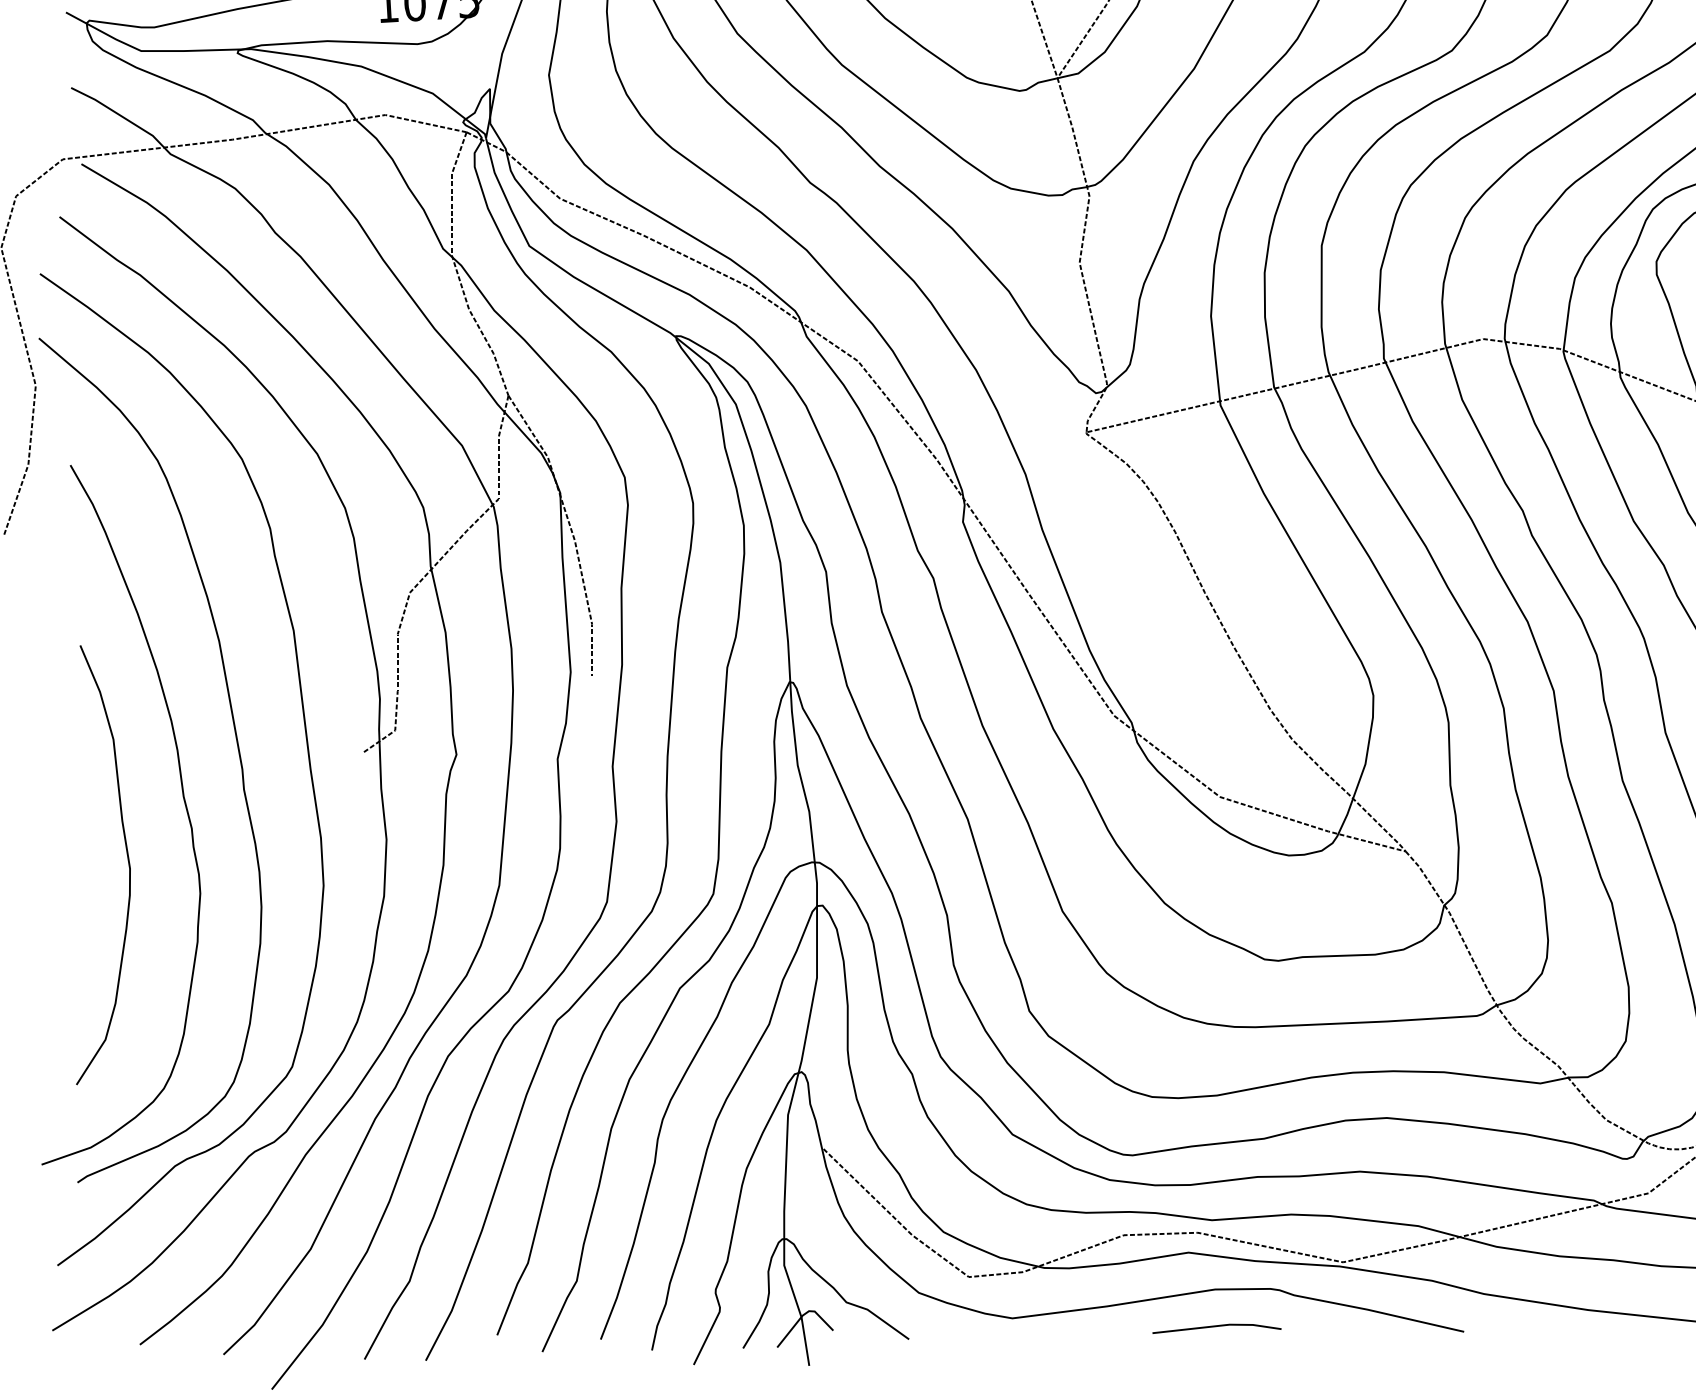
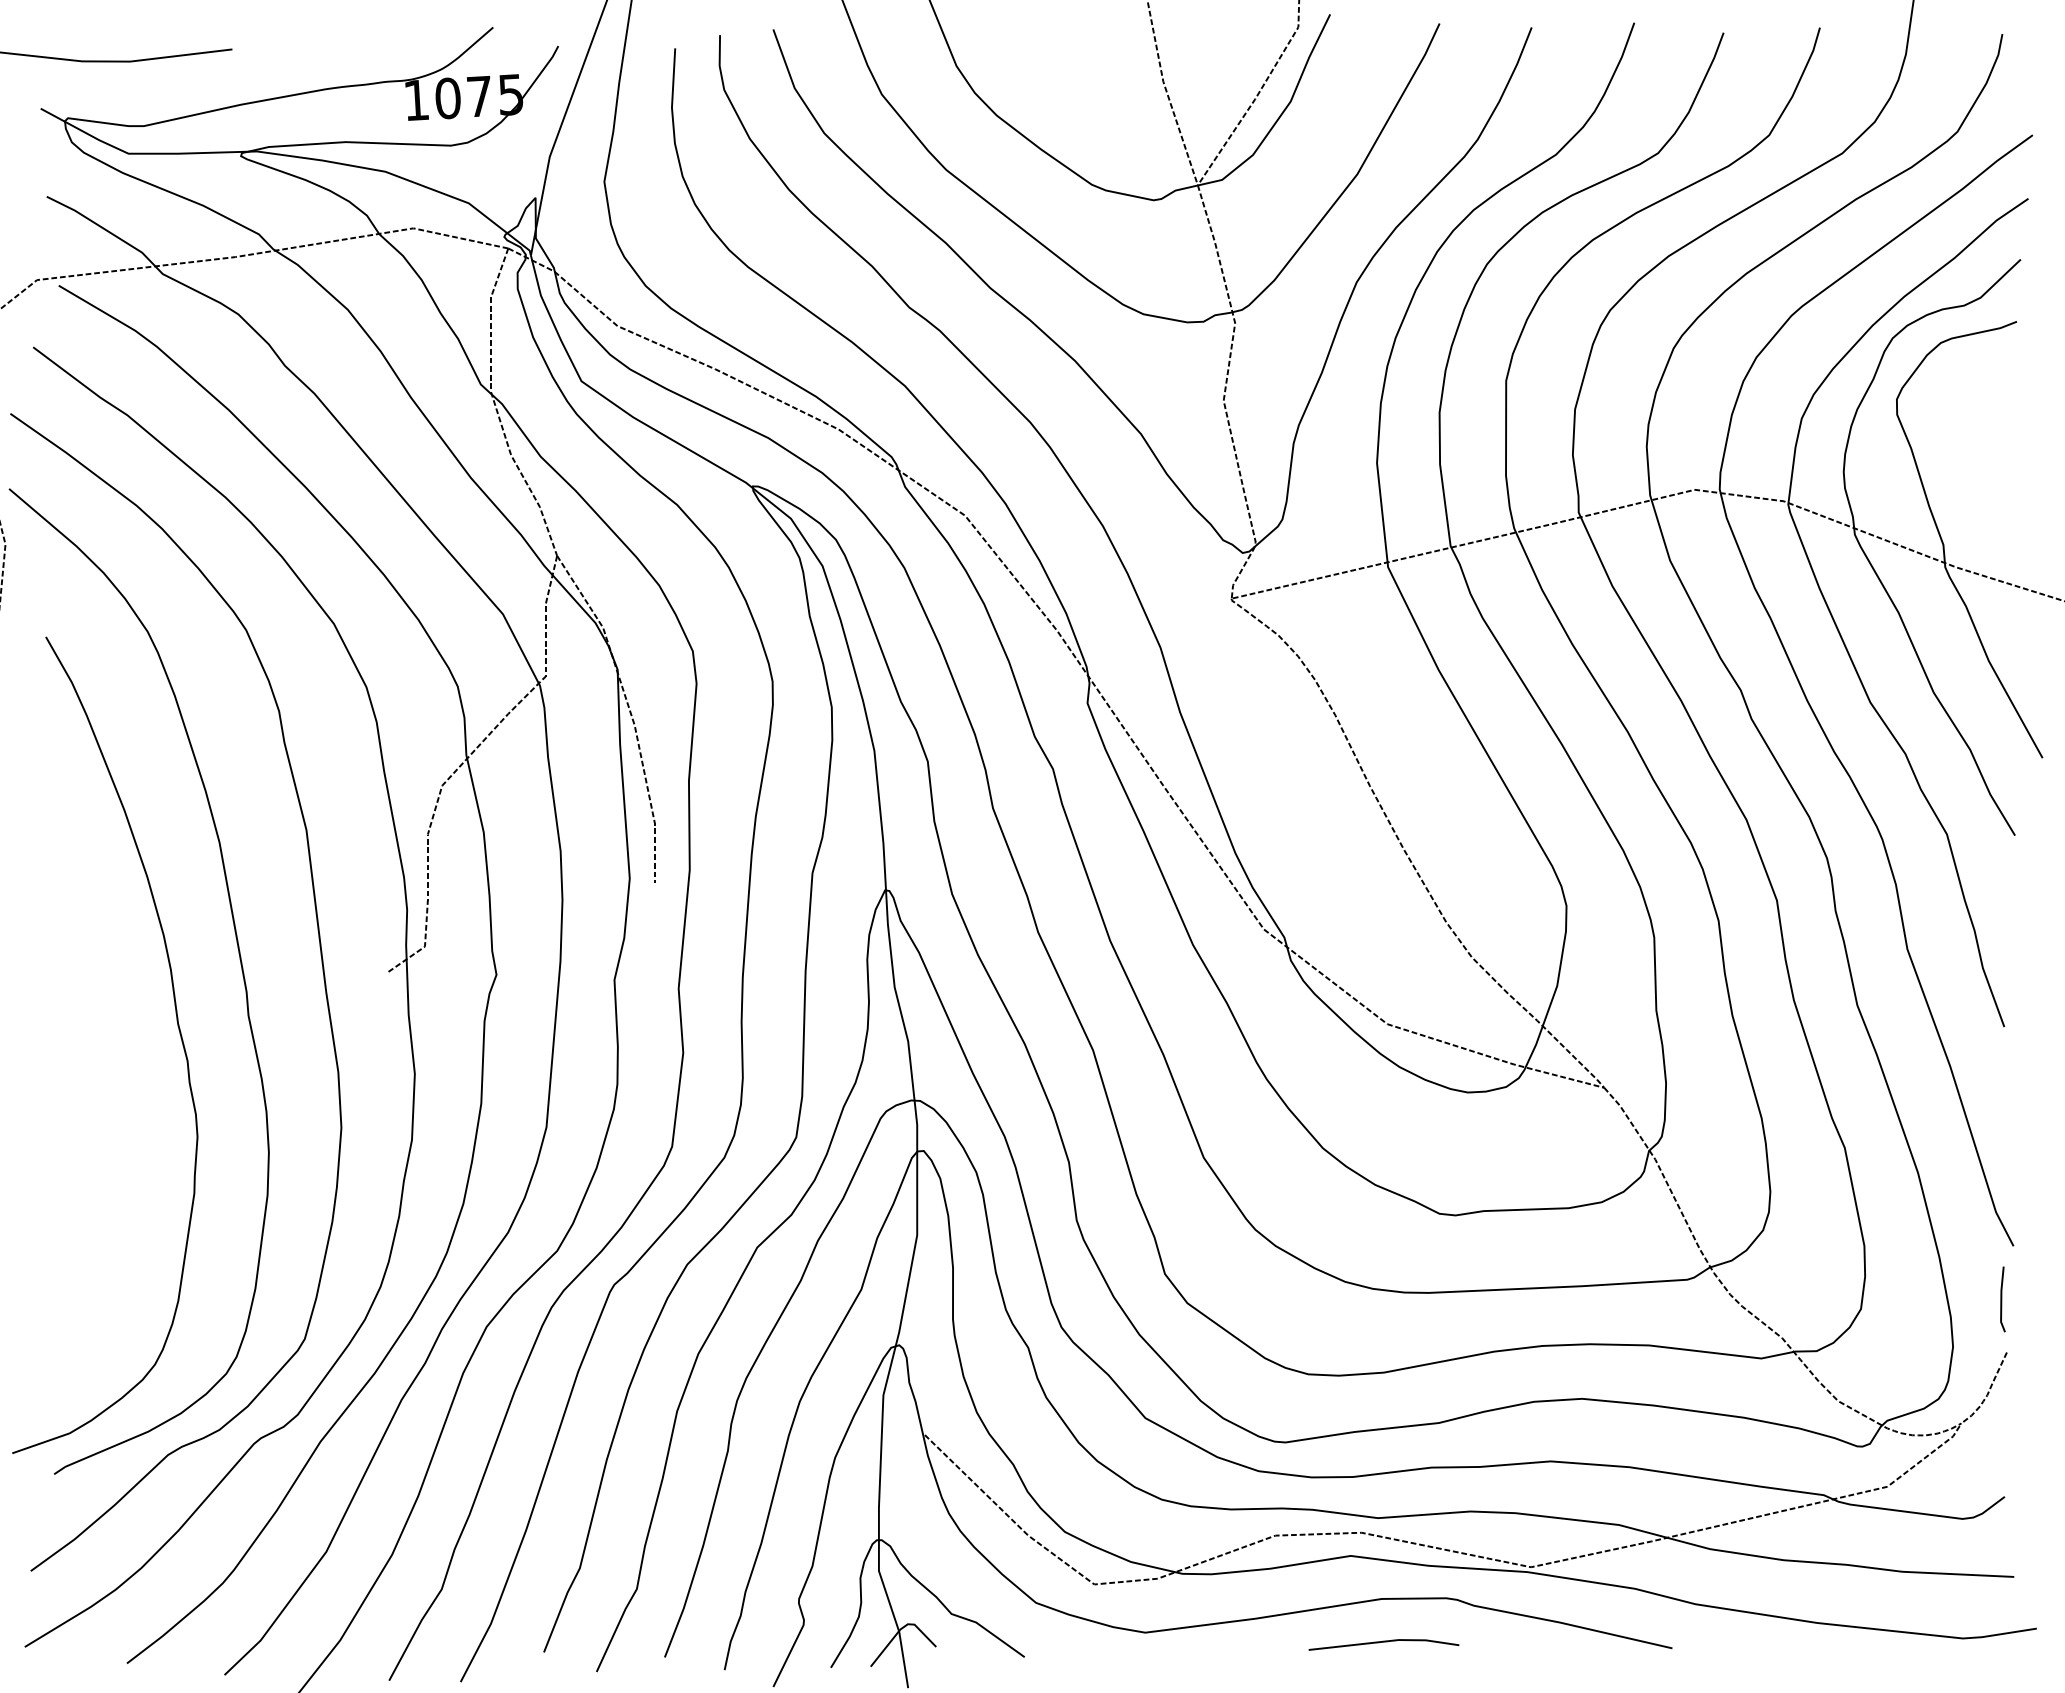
part: (127, 858) -> (112, 1096), removed

